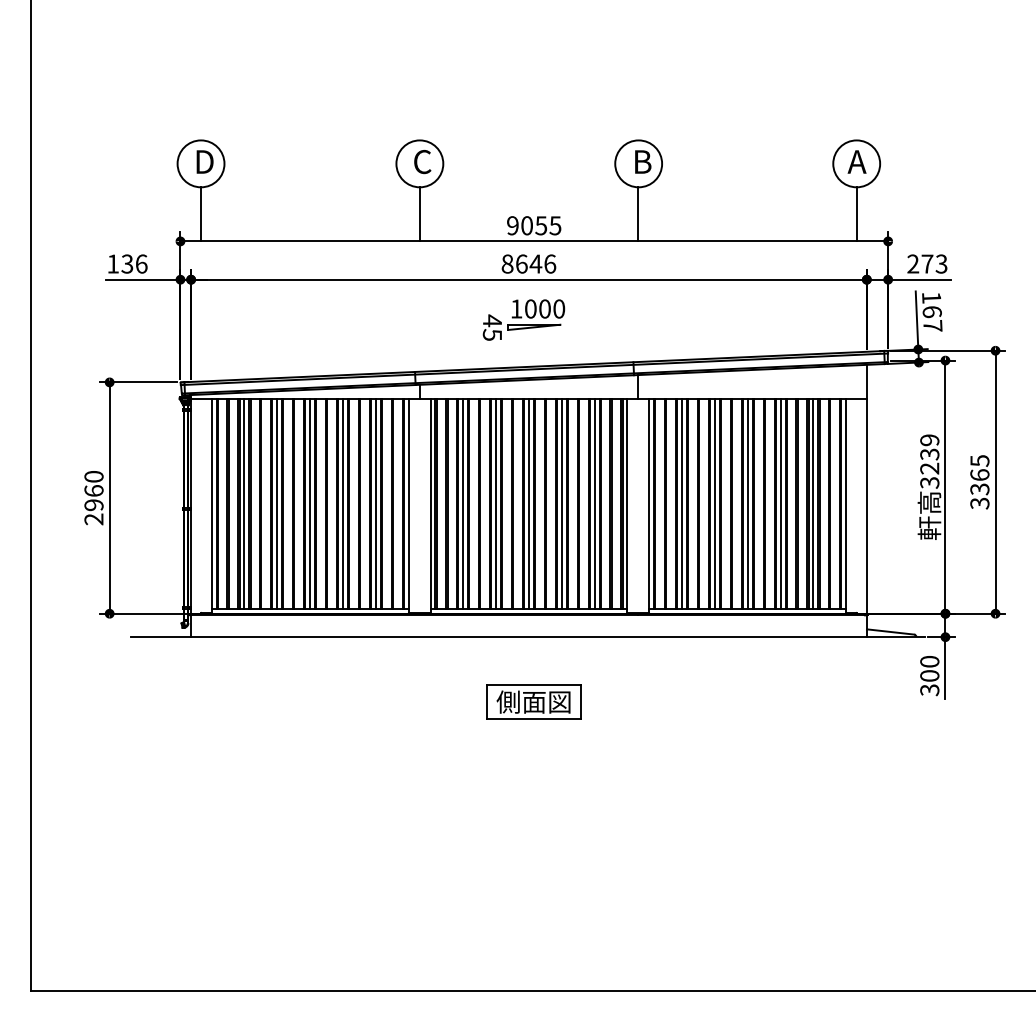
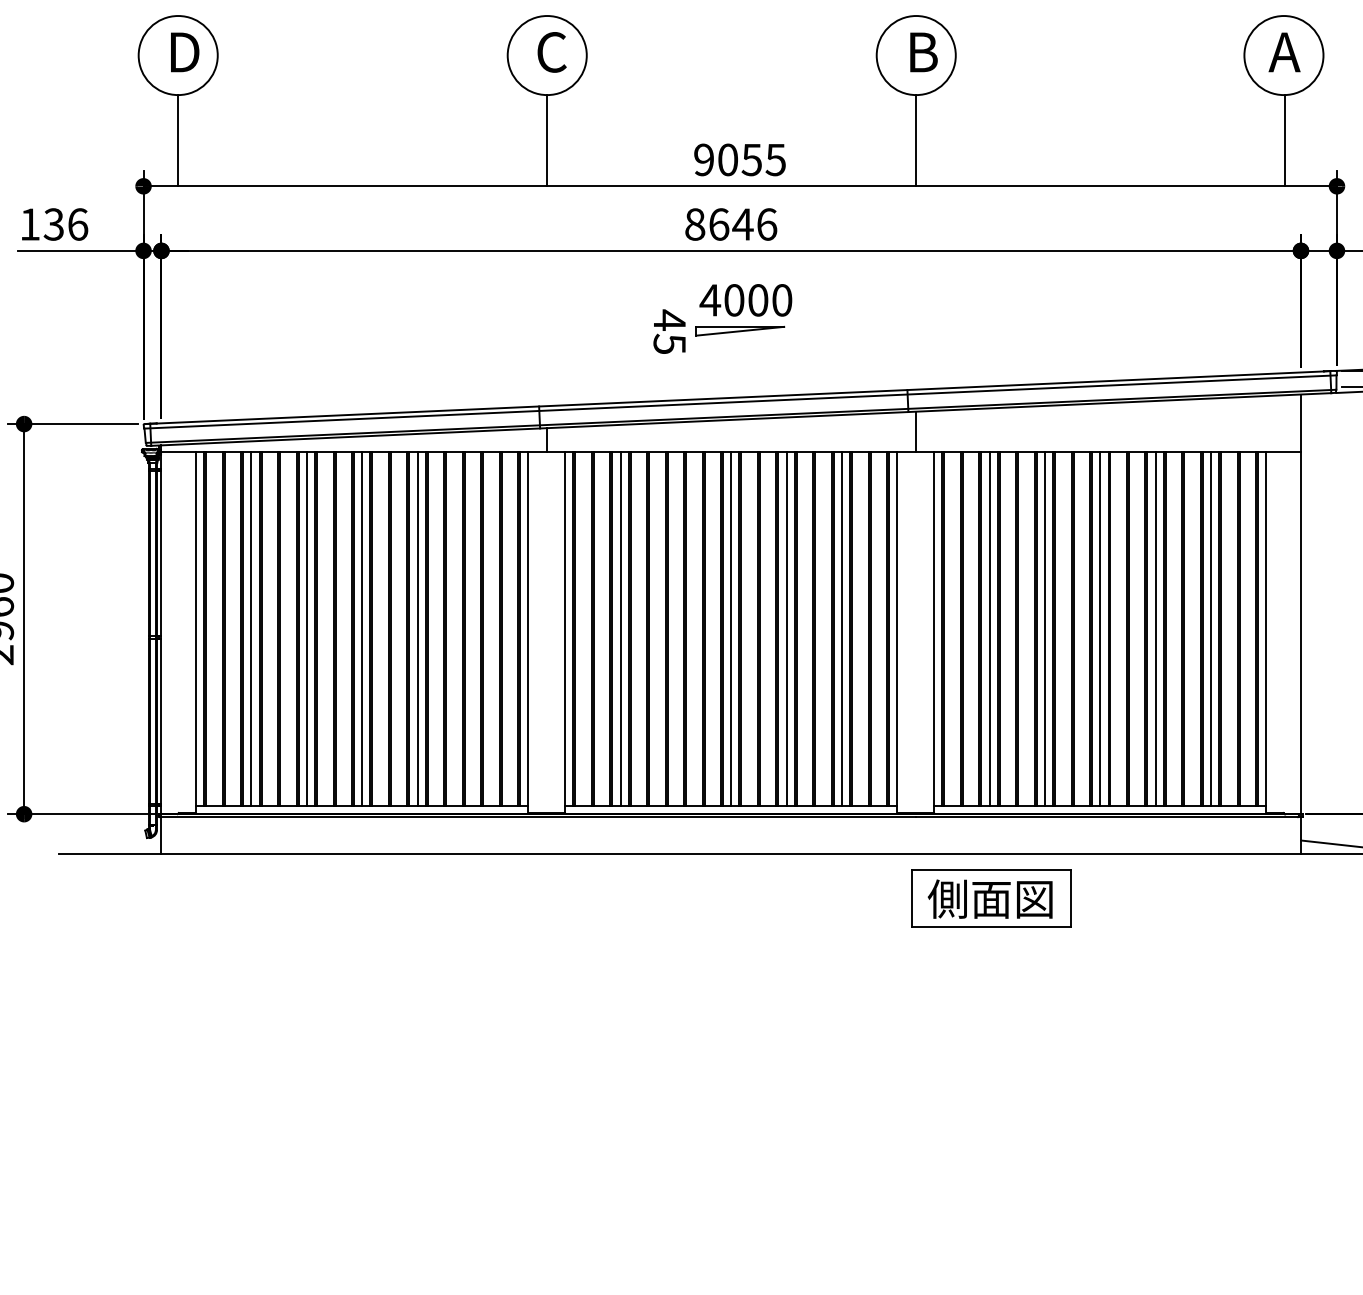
text: (516, 308) -> (710, 299), 1000 -> 4000
line: (375, 504) -> (472, 629), removed
line: (496, 504) -> (676, 629), removed
part: (533, 701) -> (990, 898), moved

